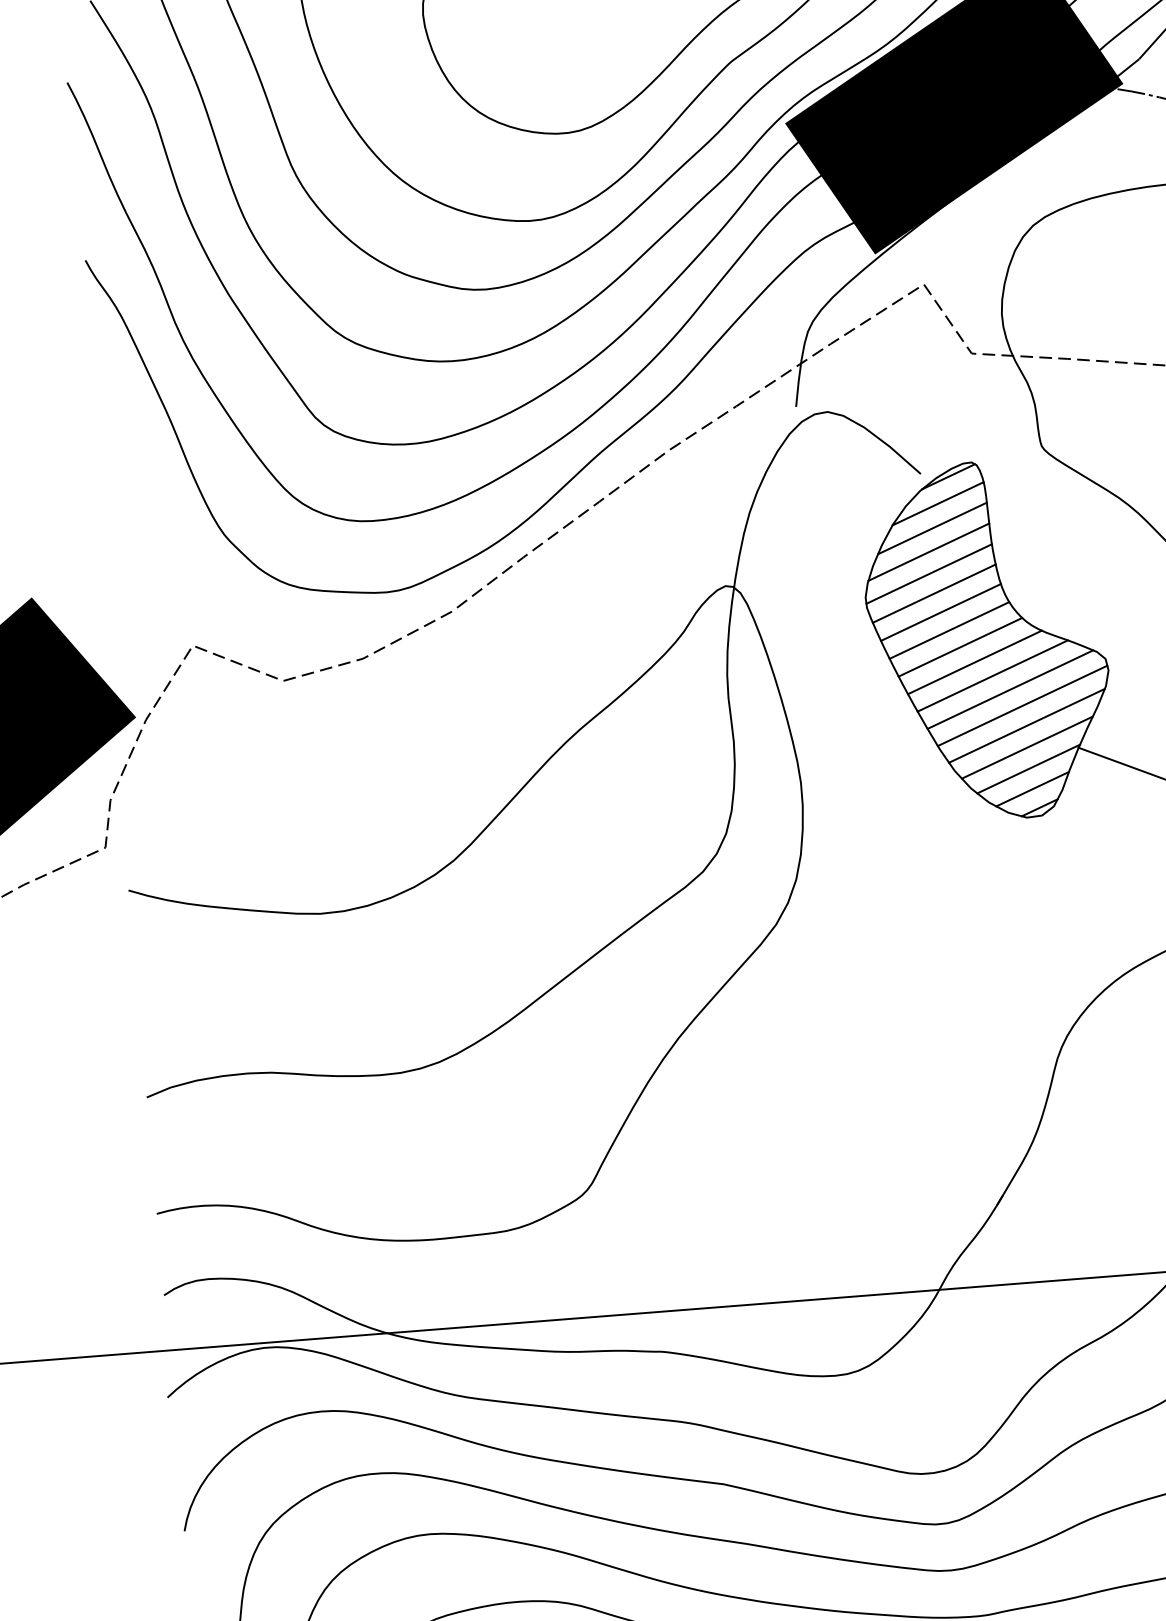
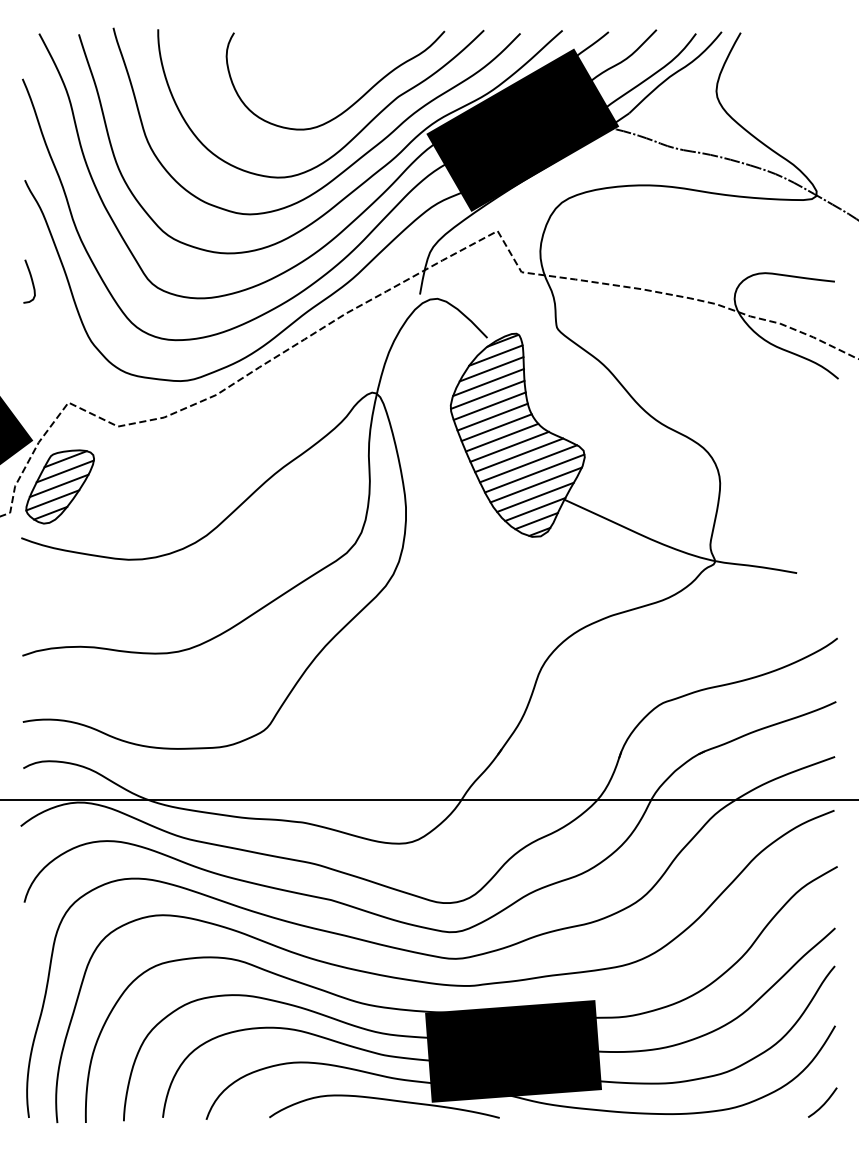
curve: (110, 437) -> (31, 281), added
part: (188, 794) -> (59, 486), added

